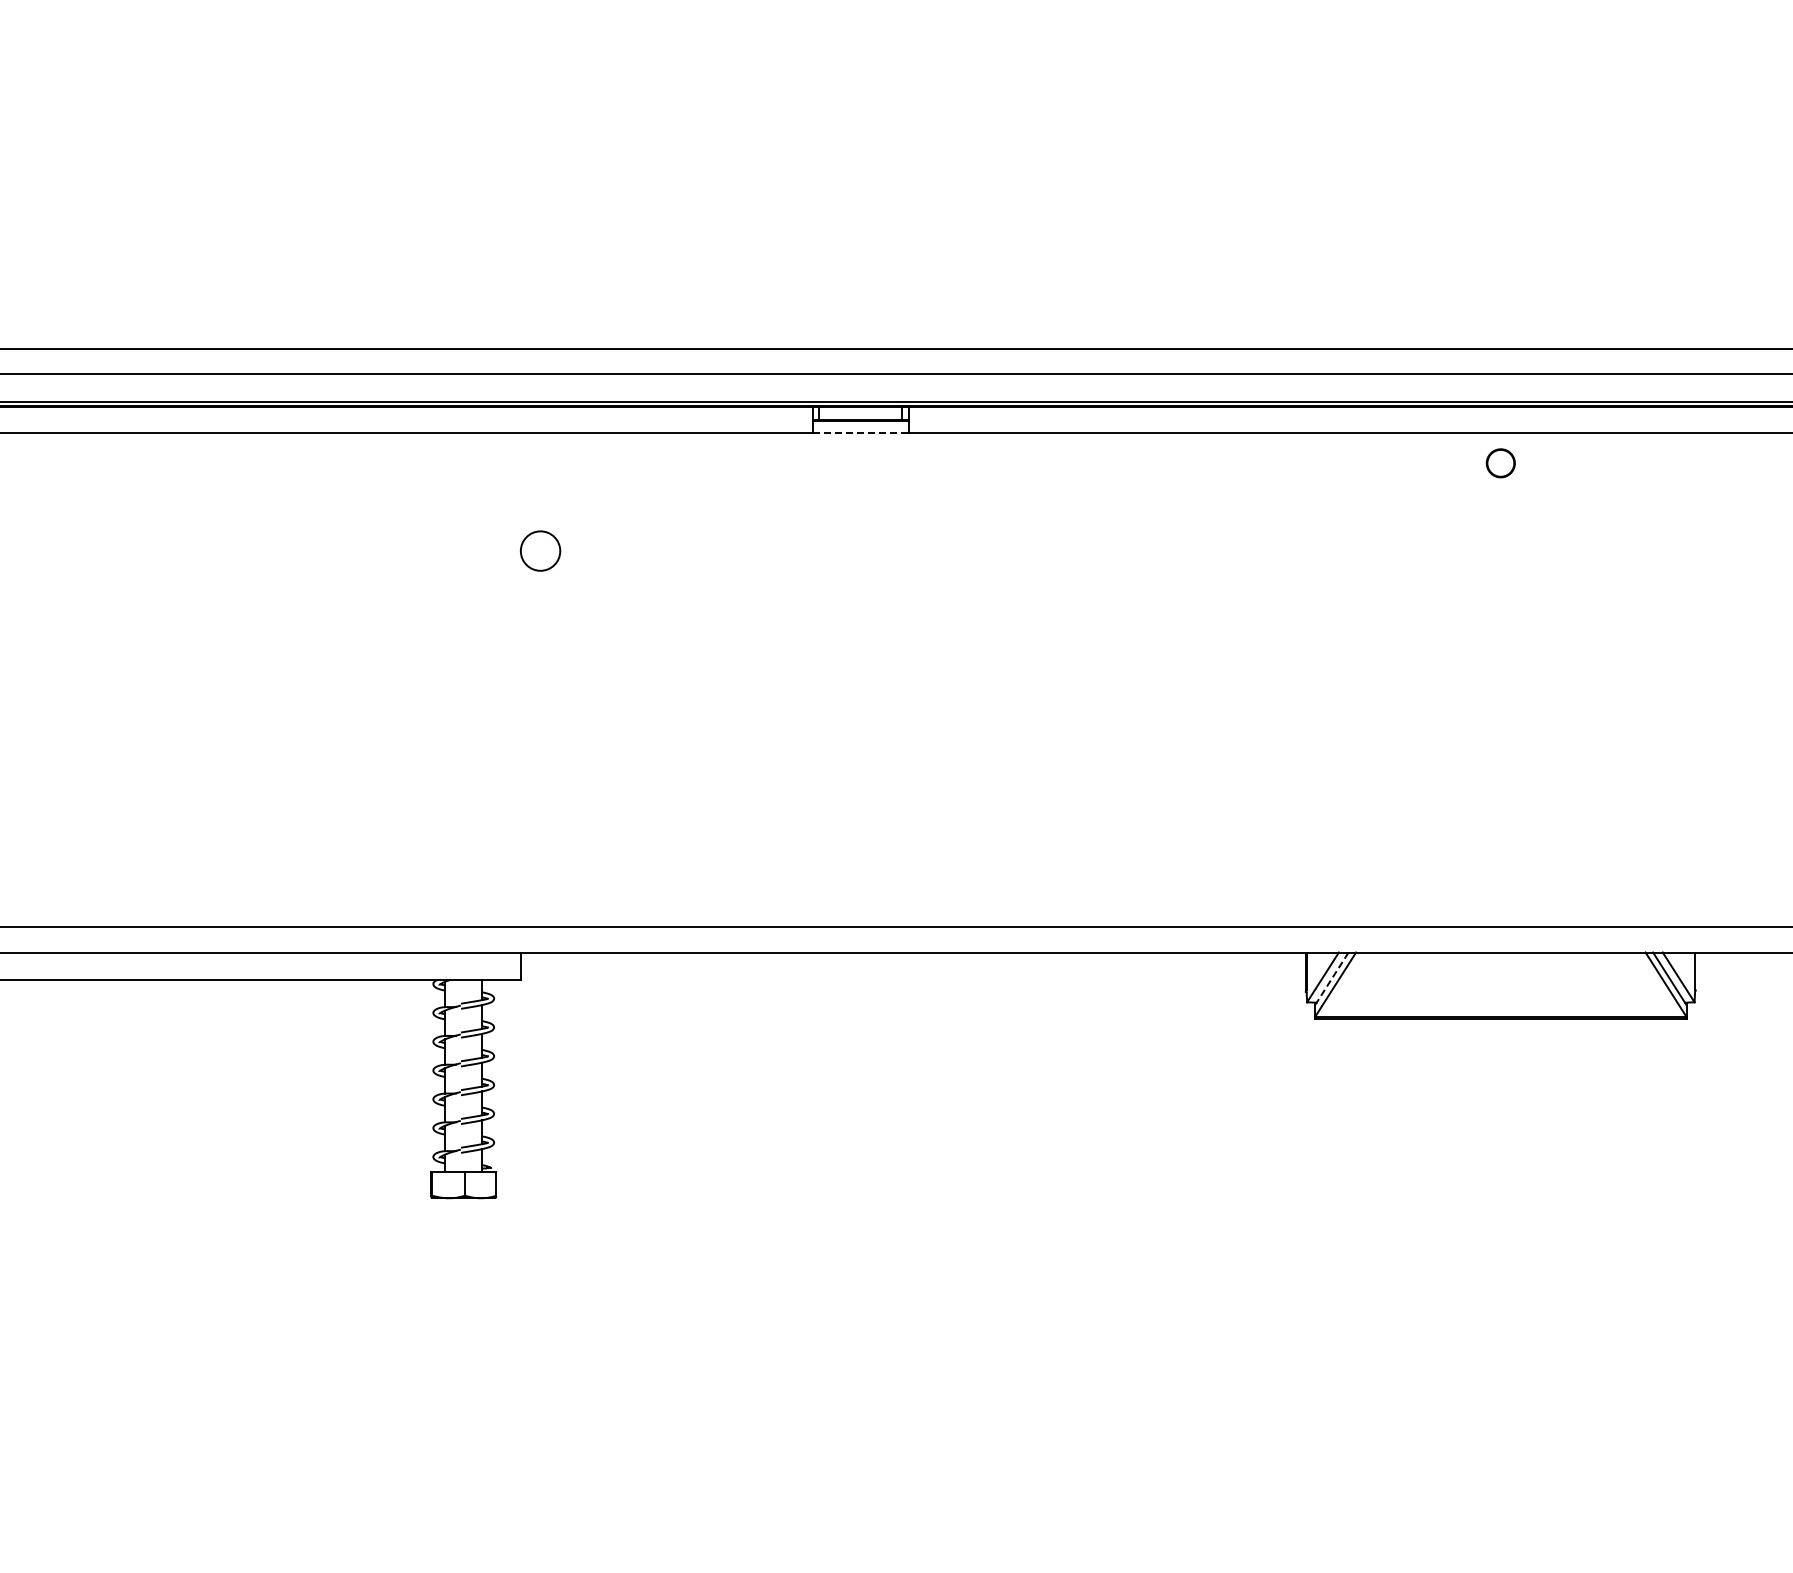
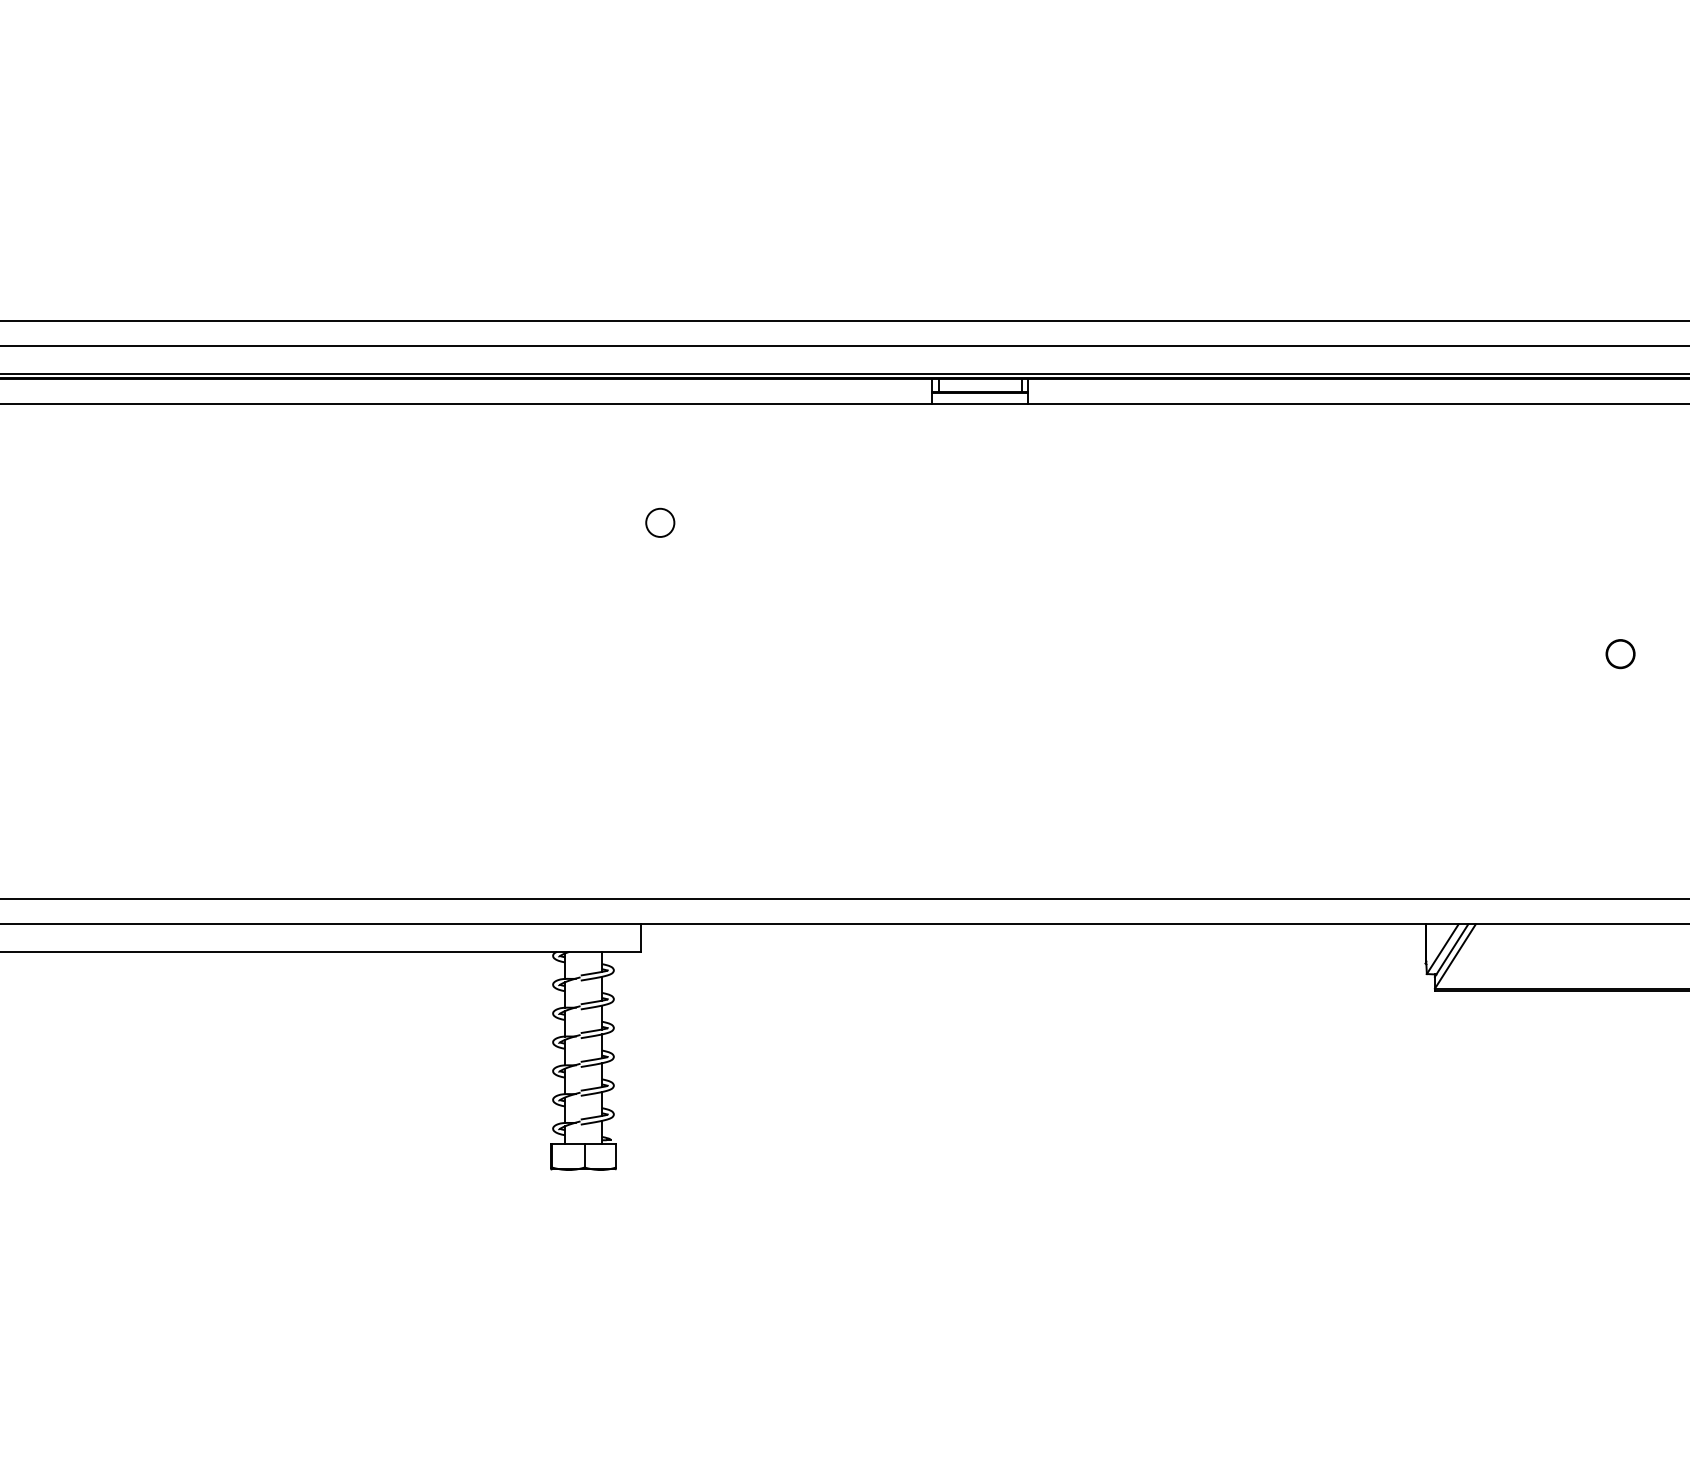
line: (861, 432) -> (981, 404), dashed -> solid
circle: (1500, 463) -> (1620, 654), moved
circle: (540, 551) -> (660, 523), size x0.71
line: (1332, 978) -> (1452, 950), dashed -> solid

